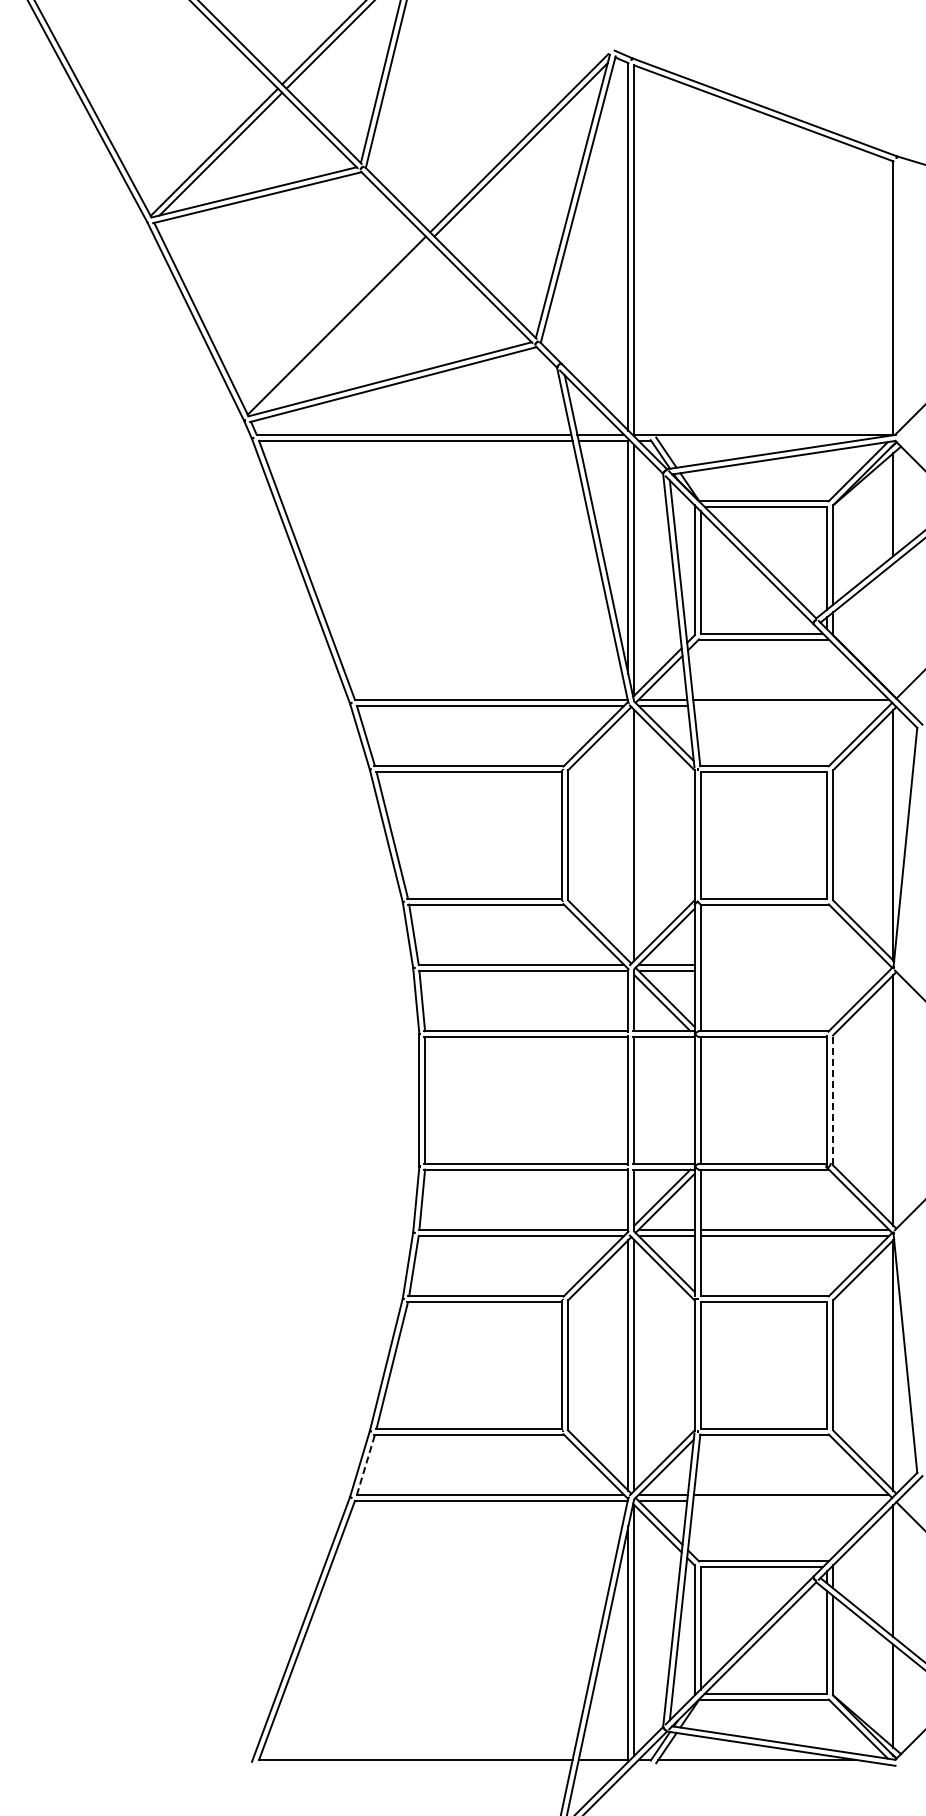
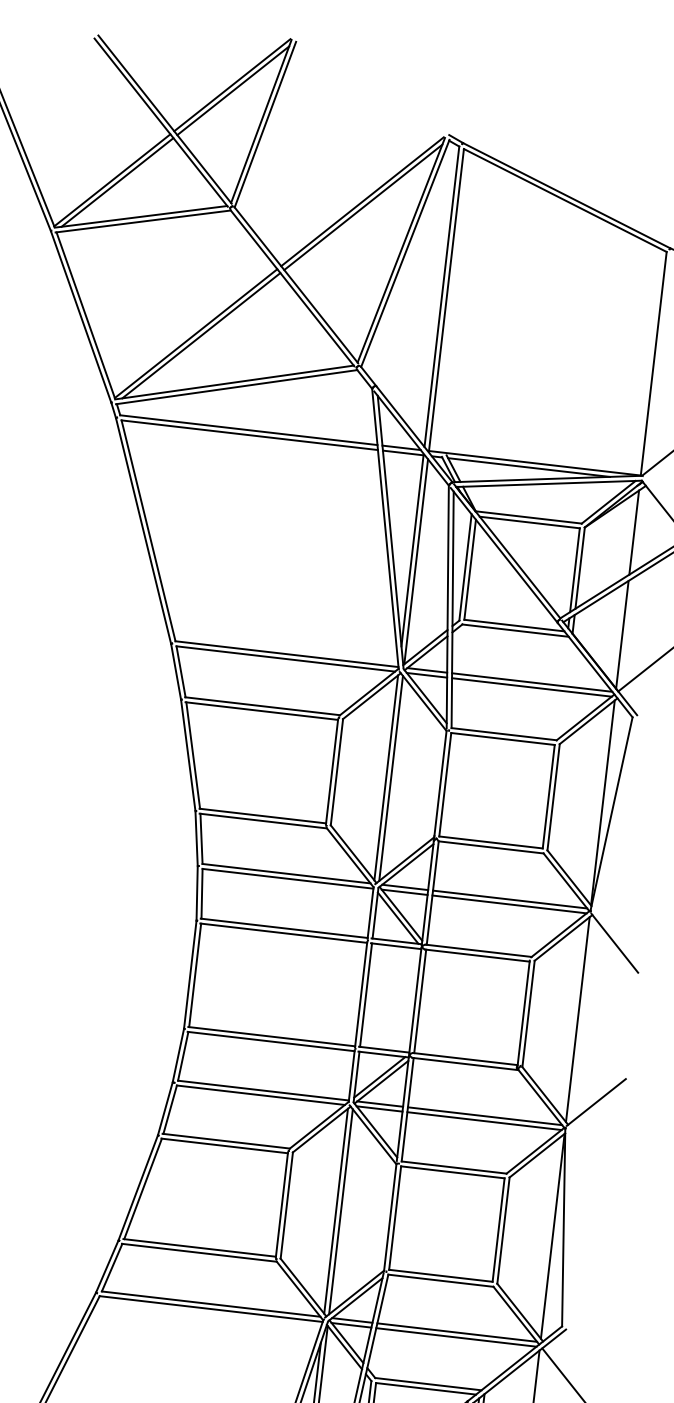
line: (343, 327) -> (201, 335), added
line: (757, 440) -> (529, 467), added
line: (893, 629) -> (622, 634), added
line: (791, 705) -> (531, 687), added
line: (628, 835) -> (386, 778), added
line: (794, 964) -> (509, 899), added
line: (794, 970) -> (509, 904), added
line: (833, 1099) -> (528, 1013), dashed -> solid
line: (366, 1464) -> (112, 1267), dashed -> solid
line: (791, 1500) -> (456, 1337), added

